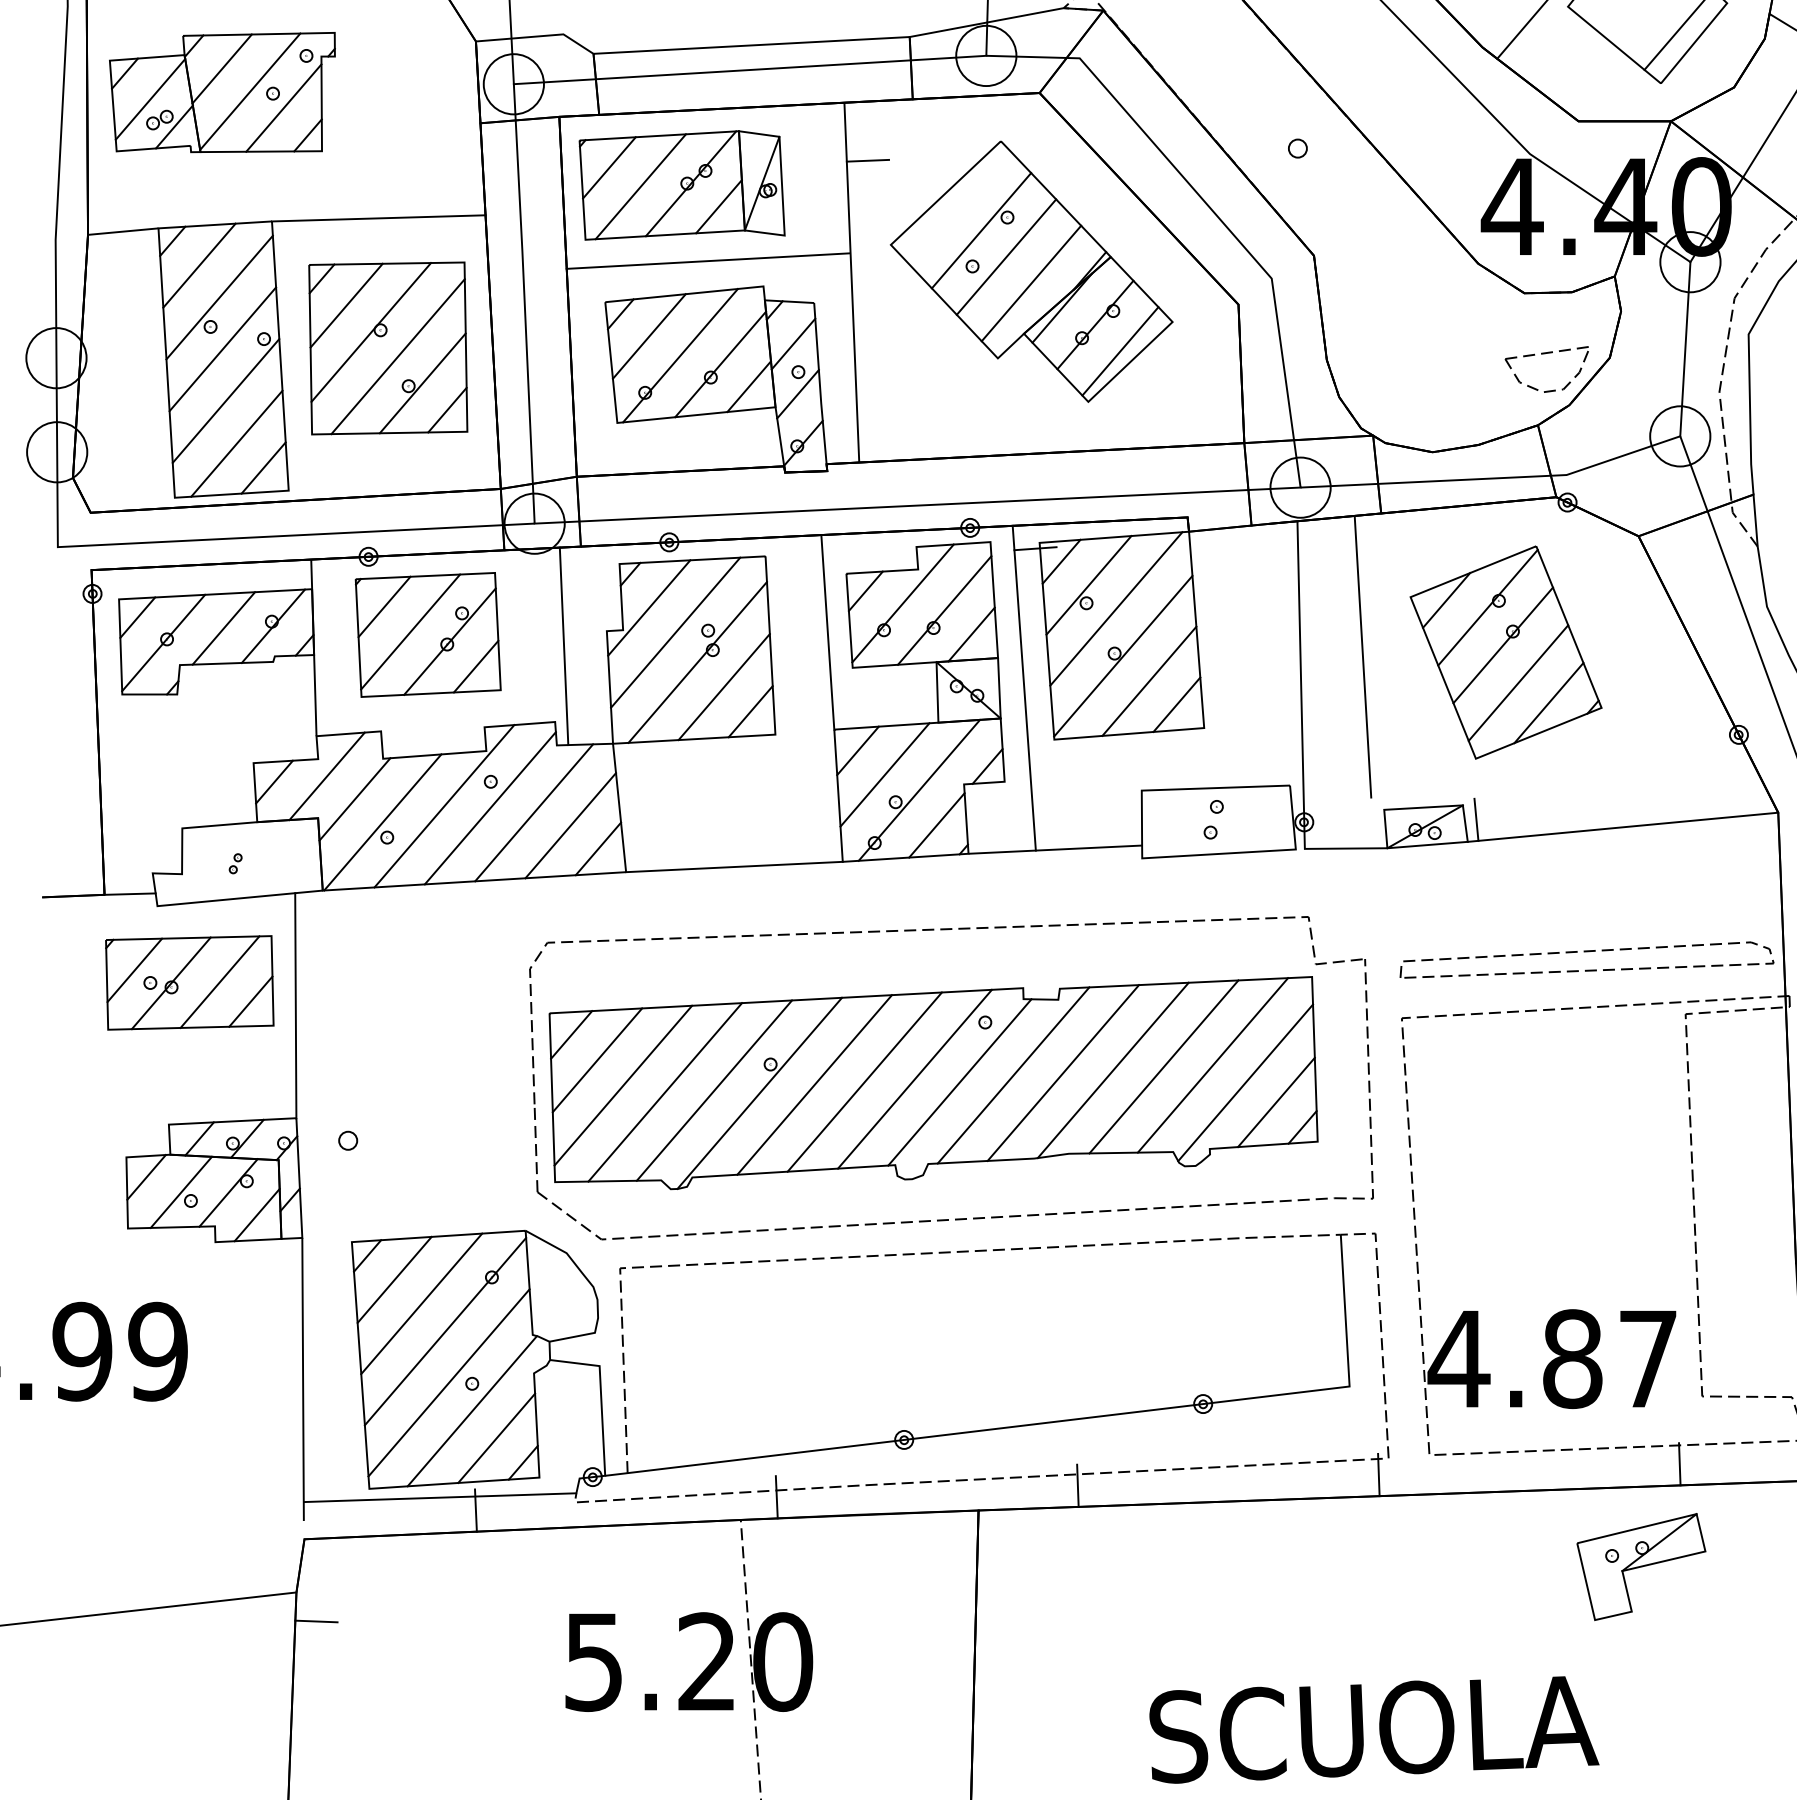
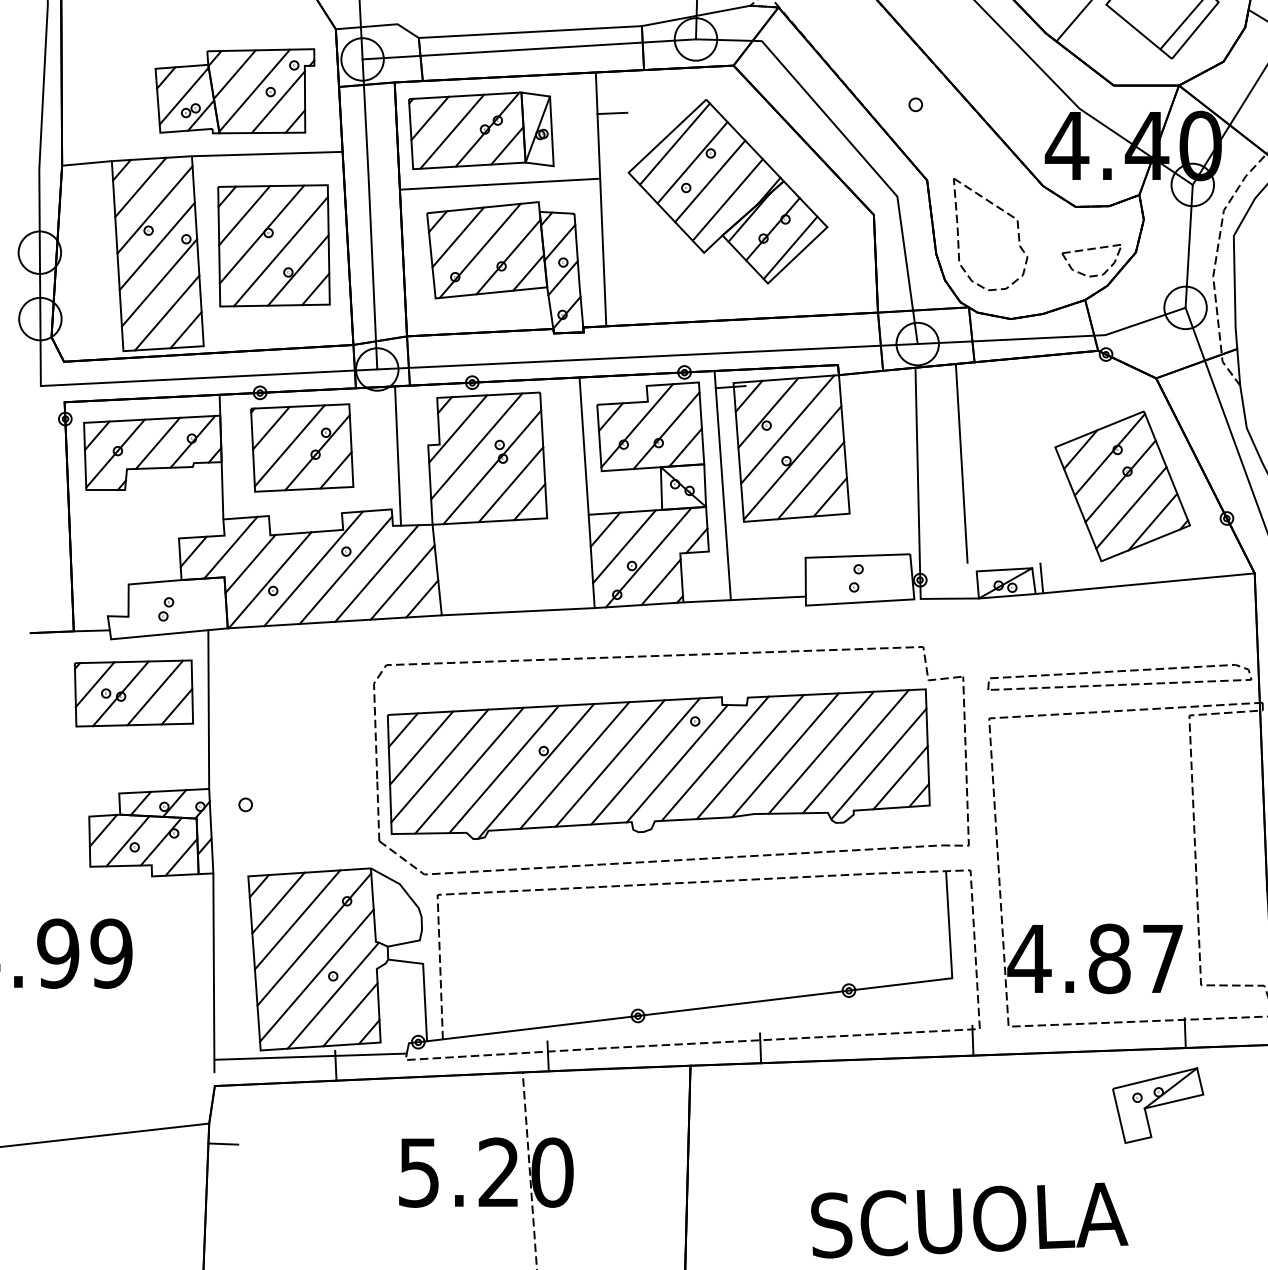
part: (221, 92) -> (234, 91), moved
line: (955, 203) -> (674, 143), added
part: (1420, 299) -> (1002, 211), added
part: (1505, 652) -> (1122, 486), moved
part: (235, 863) -> (166, 609), size x1.67

